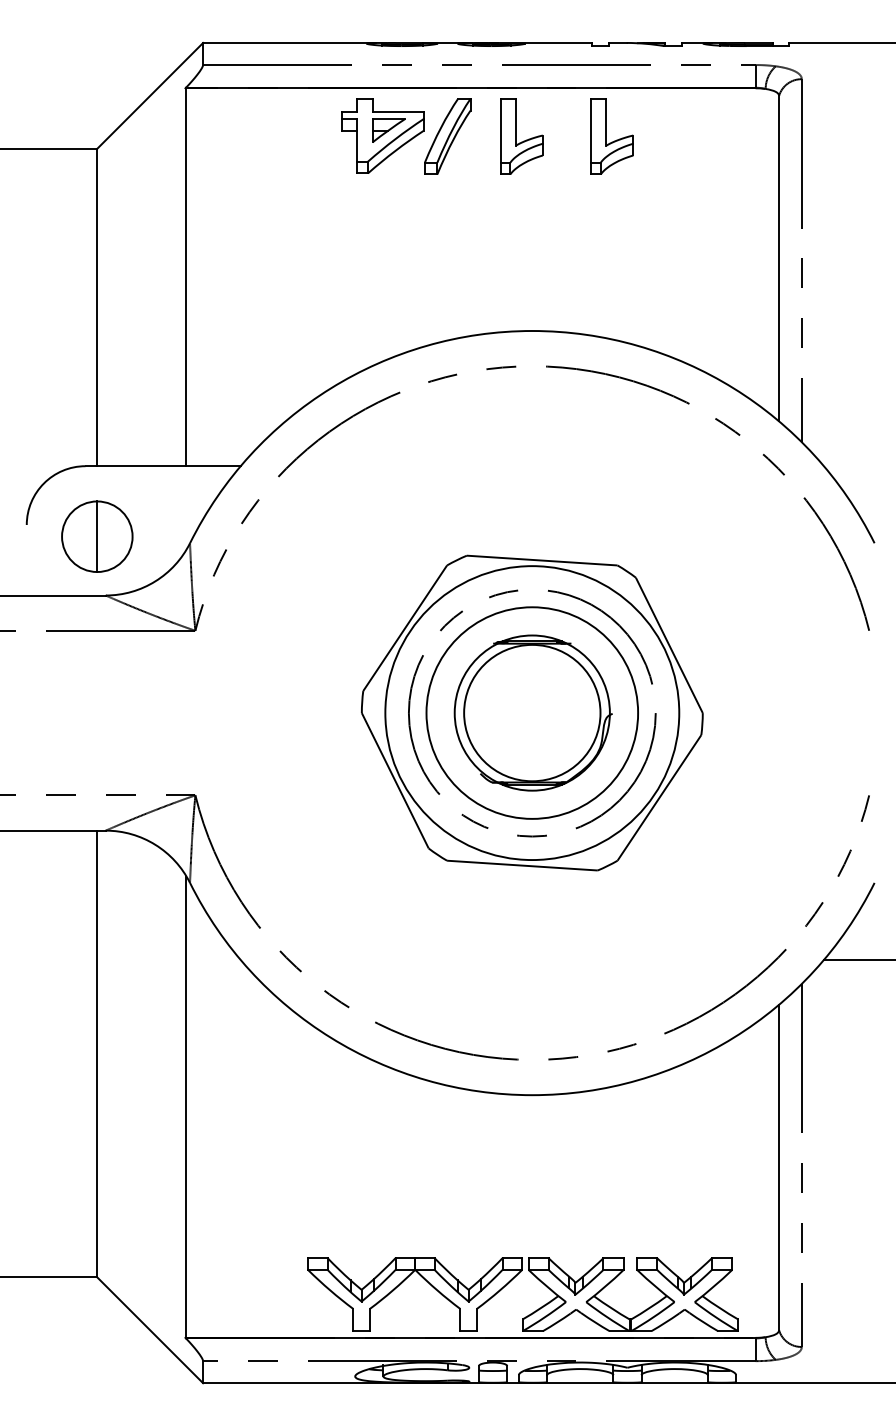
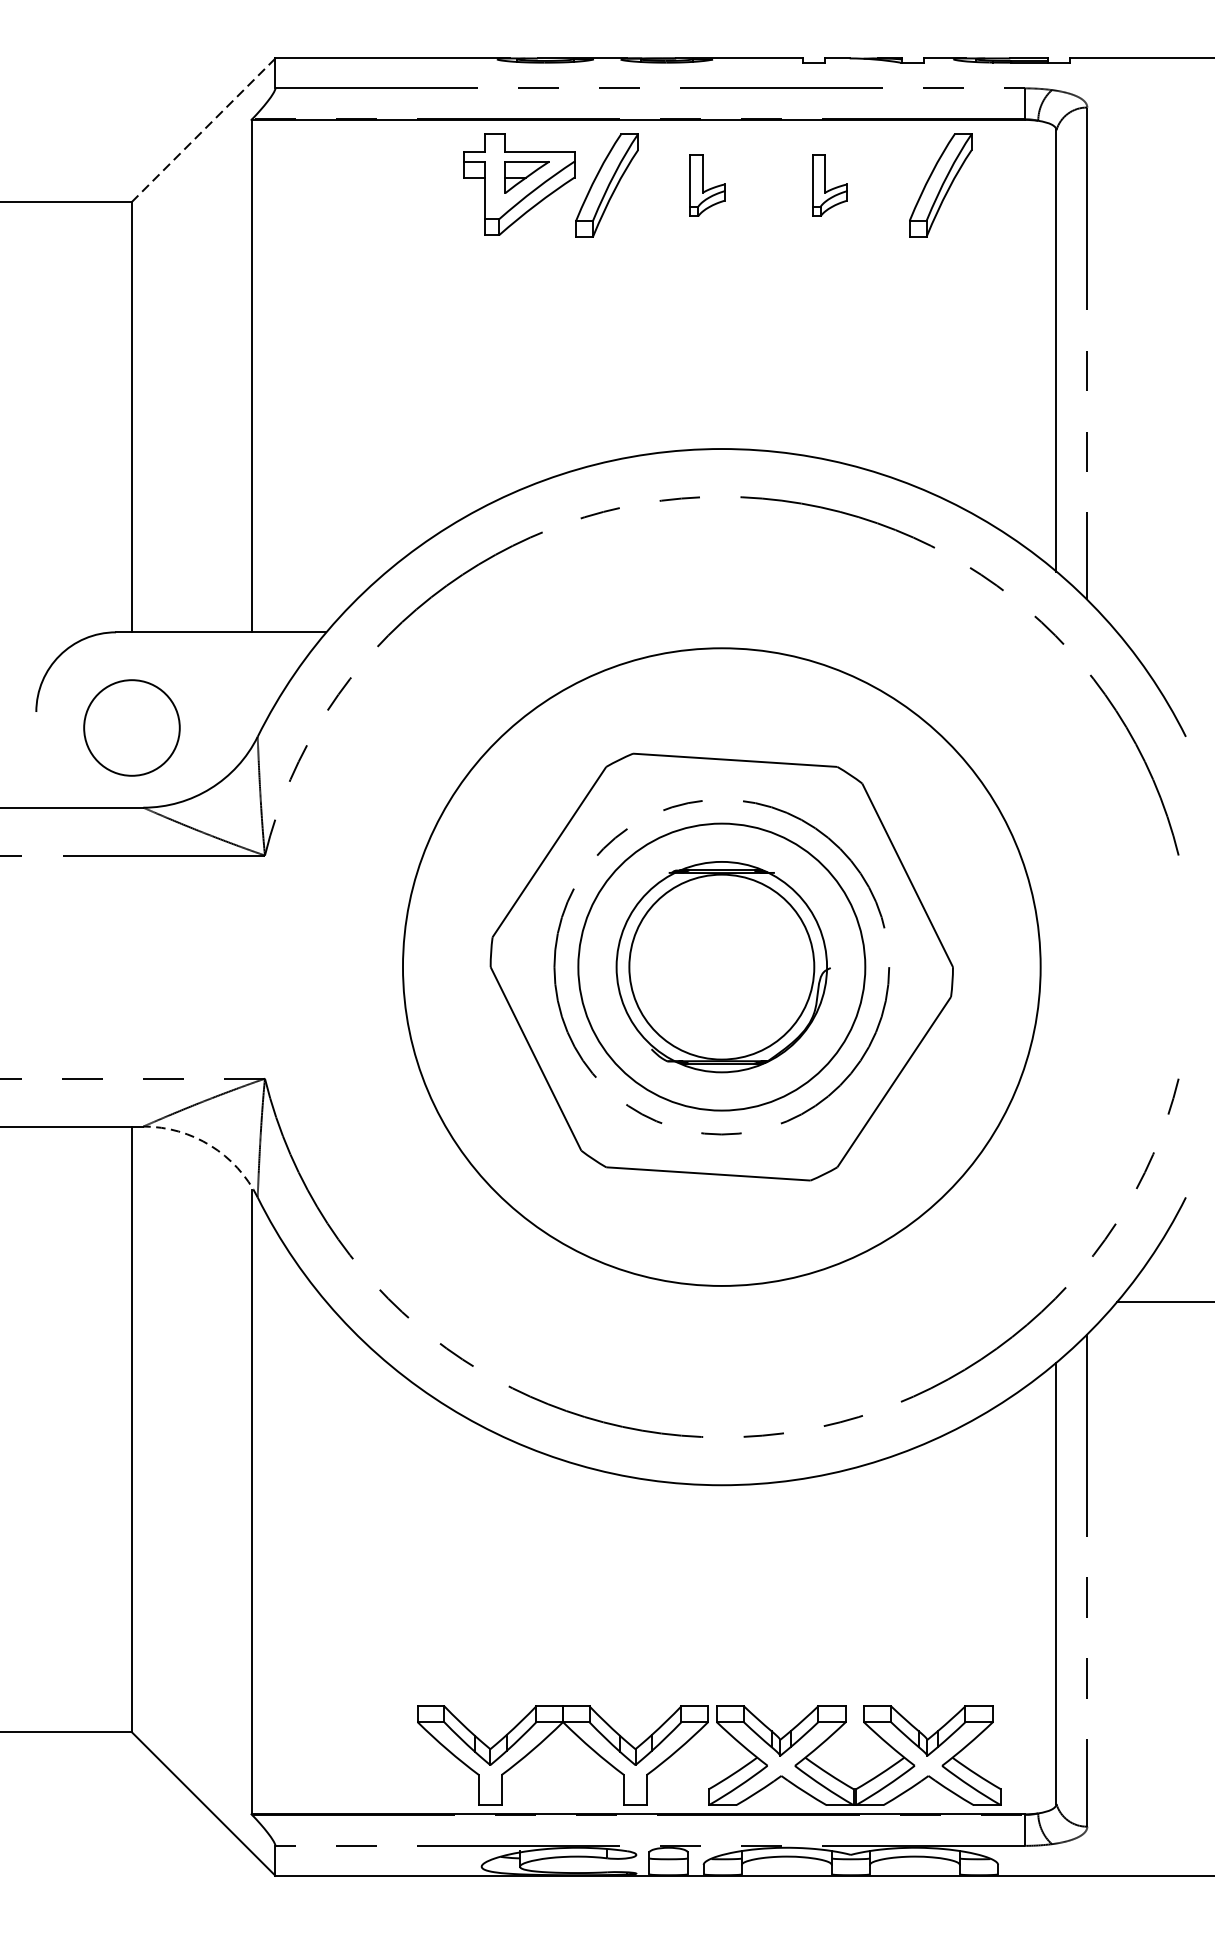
line: (150, 95) -> (204, 129), solid -> dashed
part: (521, 136) -> (707, 185), size x0.6
part: (611, 136) -> (829, 185), size x0.6
part: (693, 136) -> (940, 185), added
line: (97, 536) -> (132, 727), removed
circle: (532, 713) -> (722, 967), size x1.6
arc: (155, 844) -> (210, 1145), solid -> dashed

